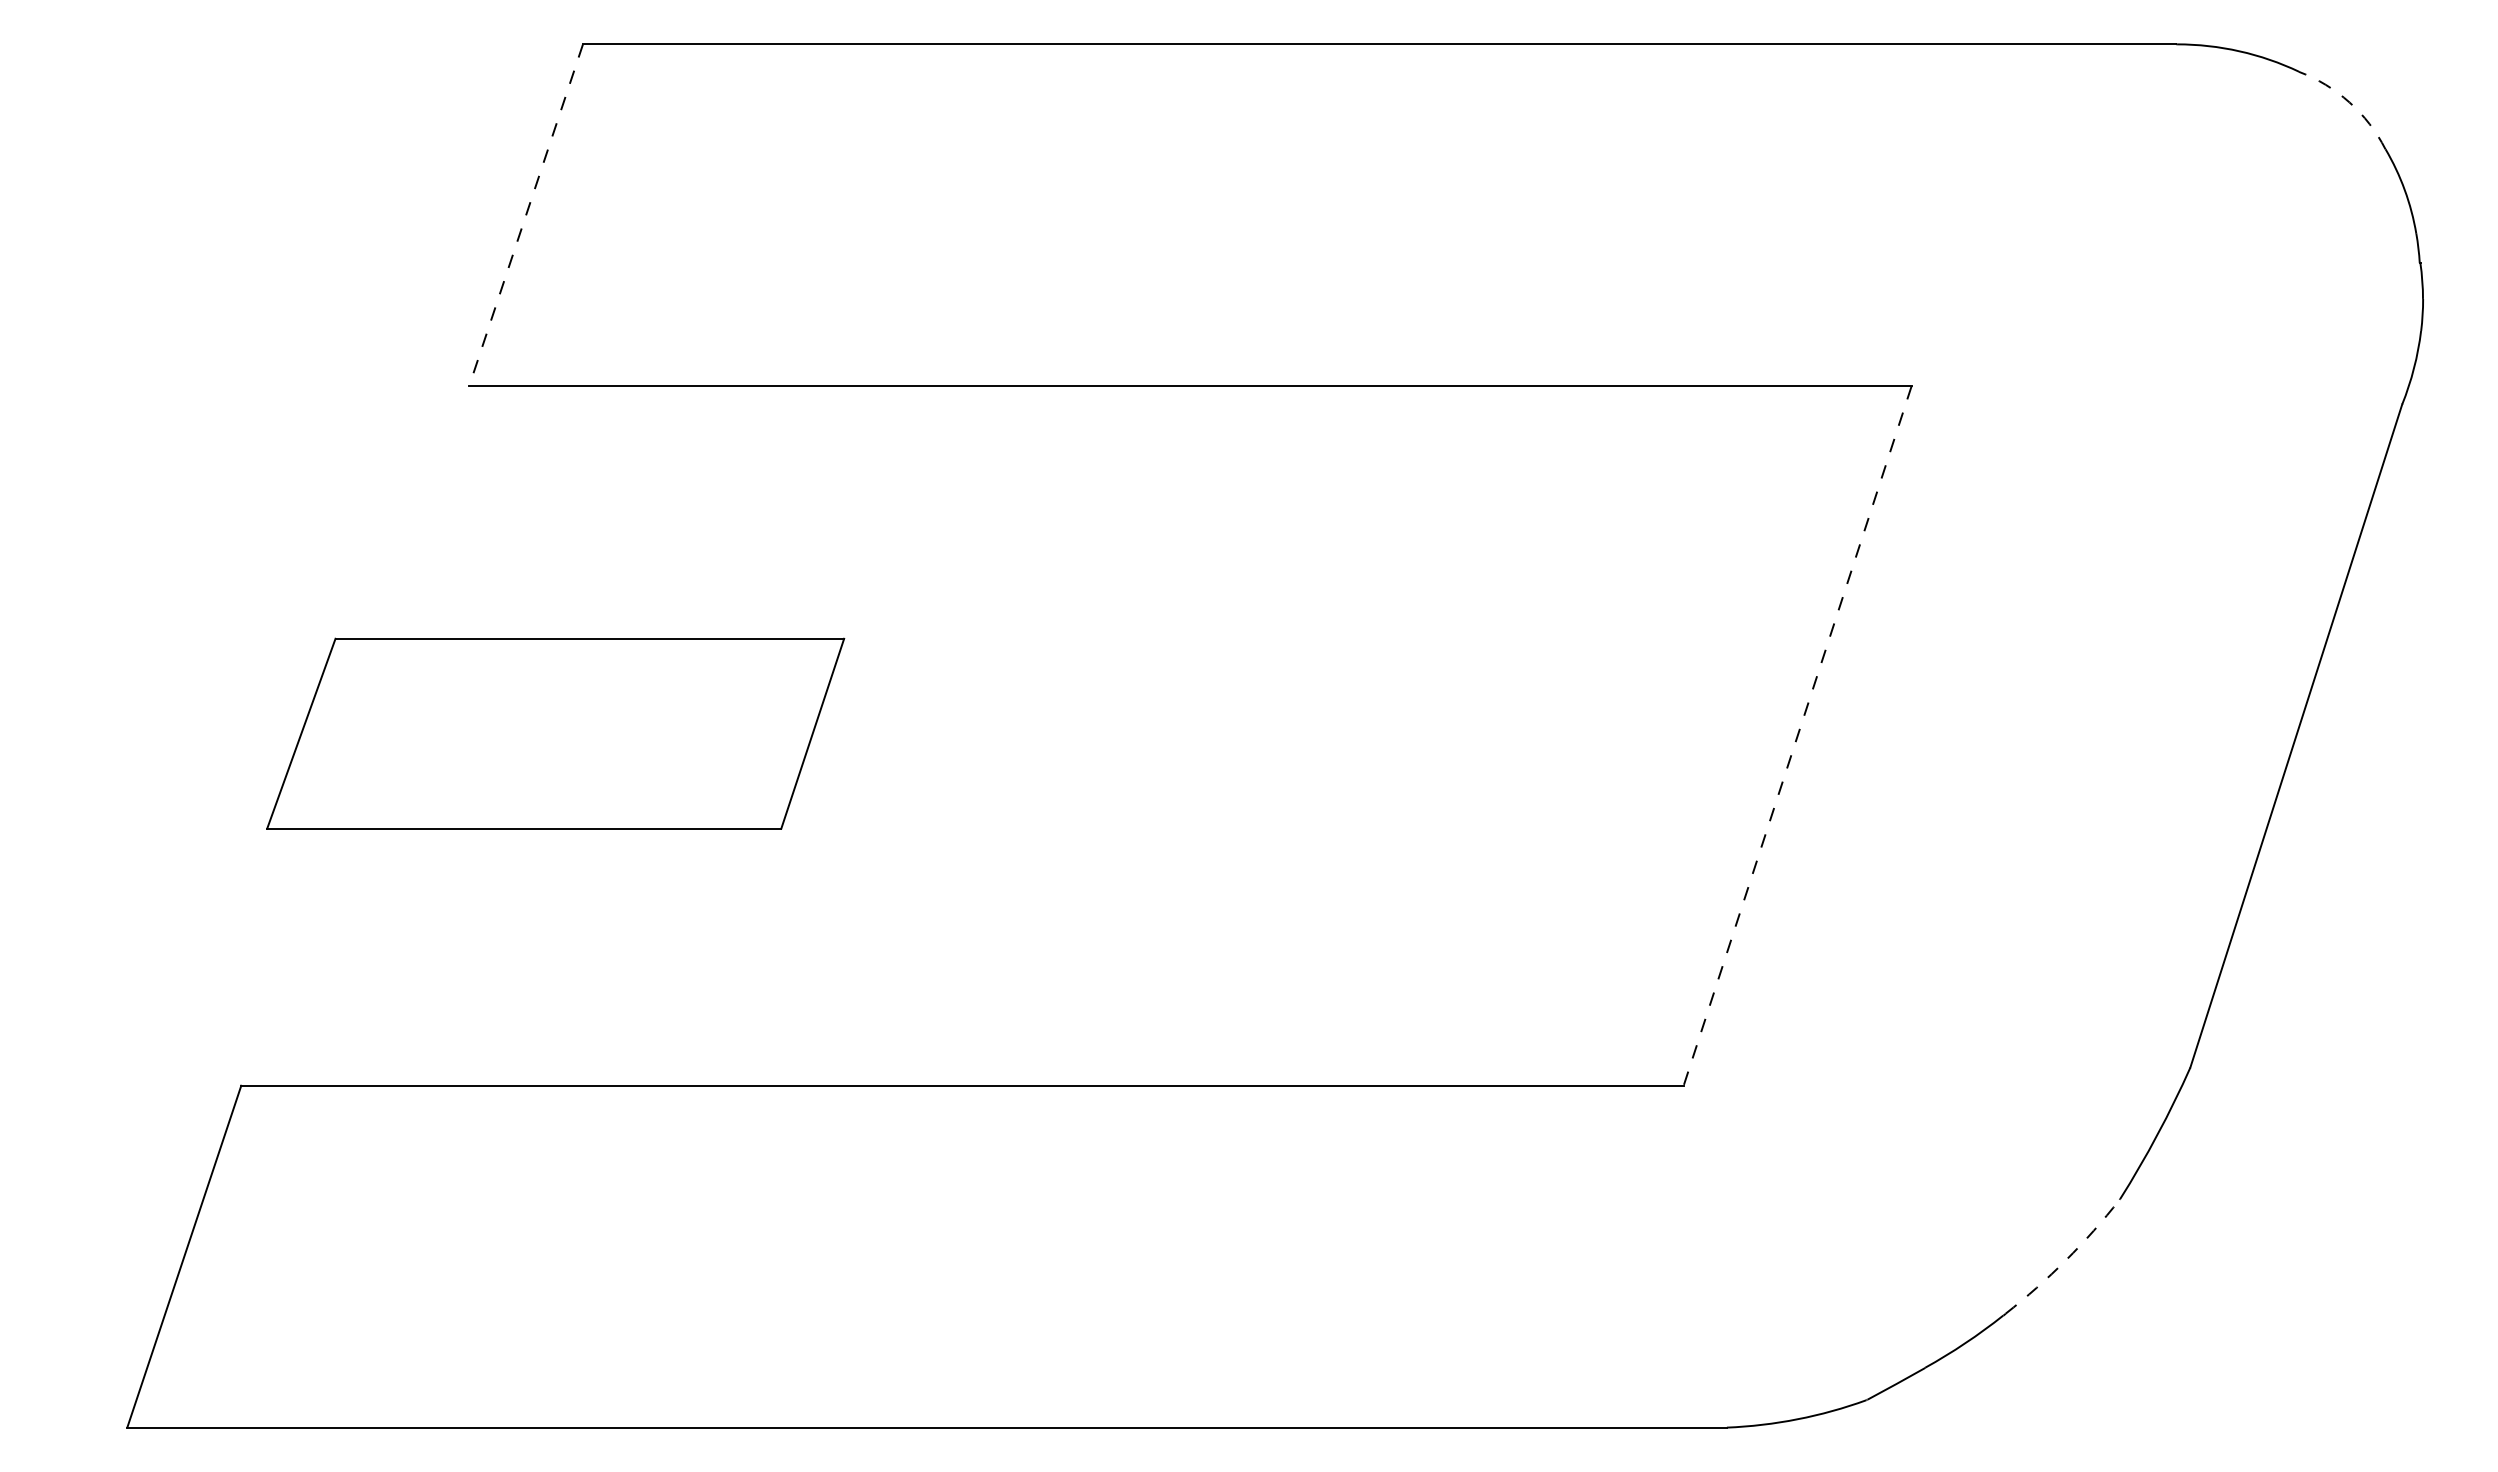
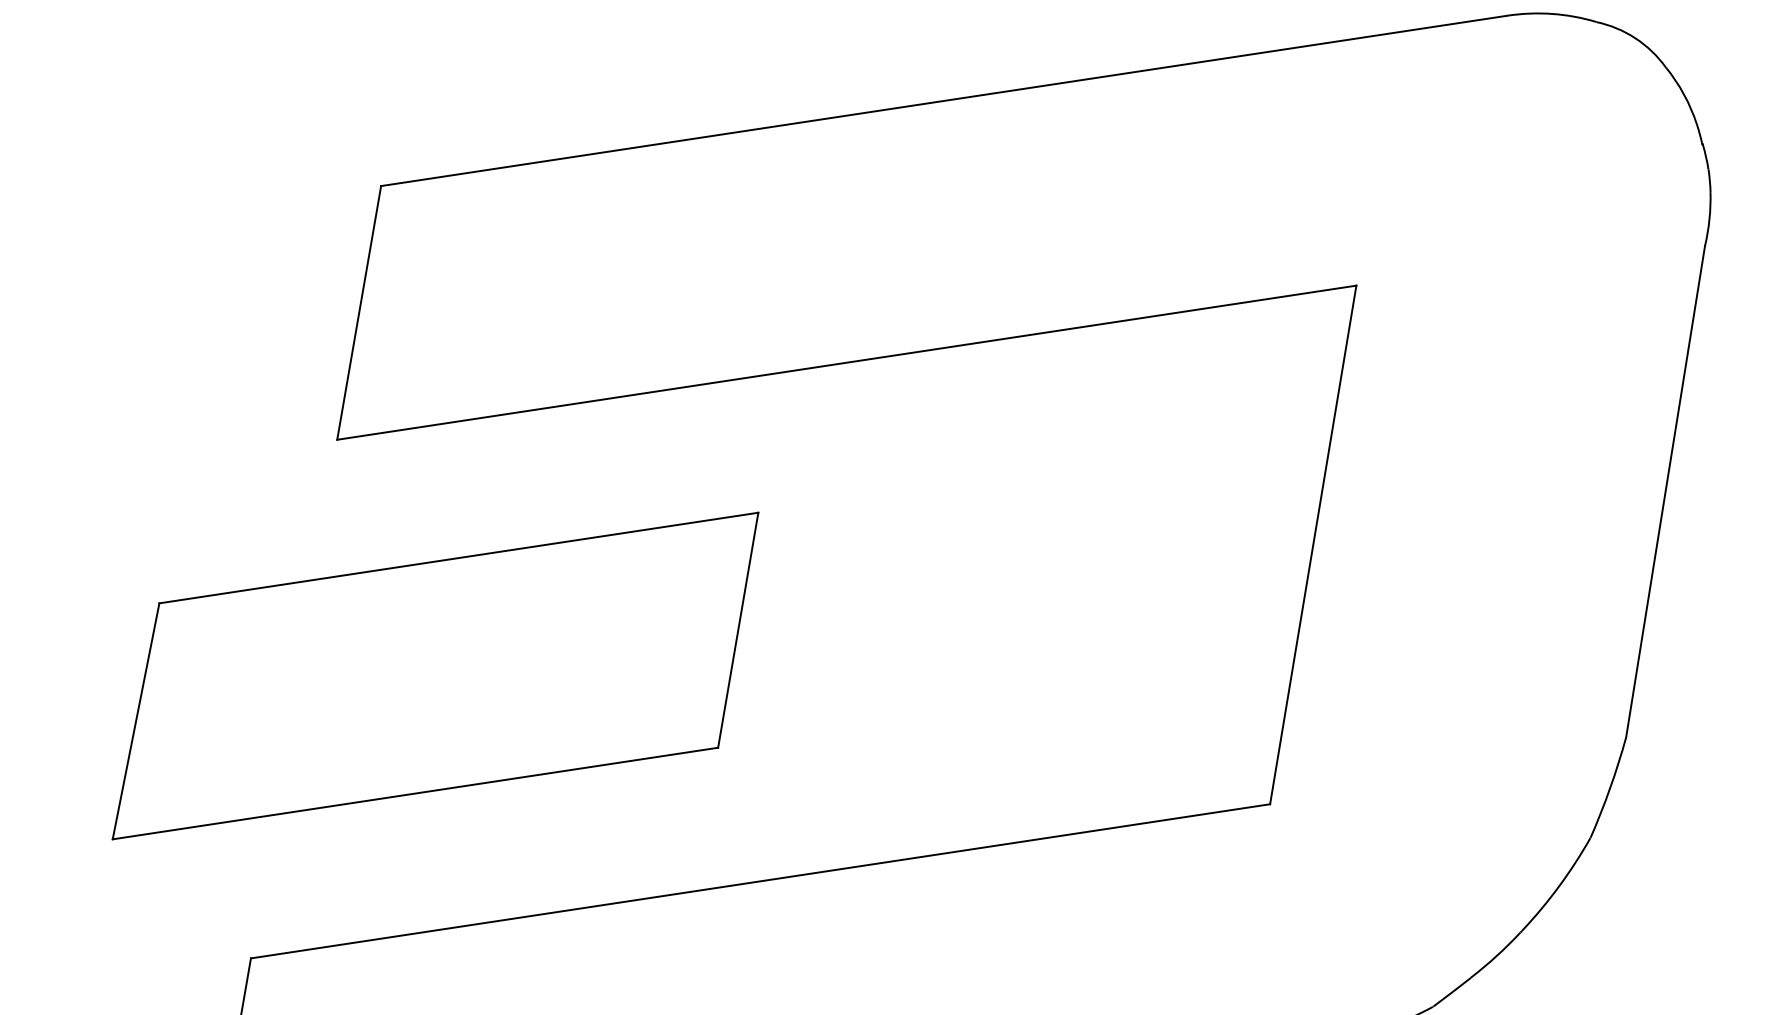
arc: (2349, 102) -> (1635, 38), dashed -> solid
line: (525, 215) -> (358, 313), dashed -> solid
part: (555, 733) -> (435, 675), size x1.67
line: (1797, 735) -> (1313, 544), dashed -> solid
arc: (2066, 1260) -> (1559, 886), dashed -> solid

